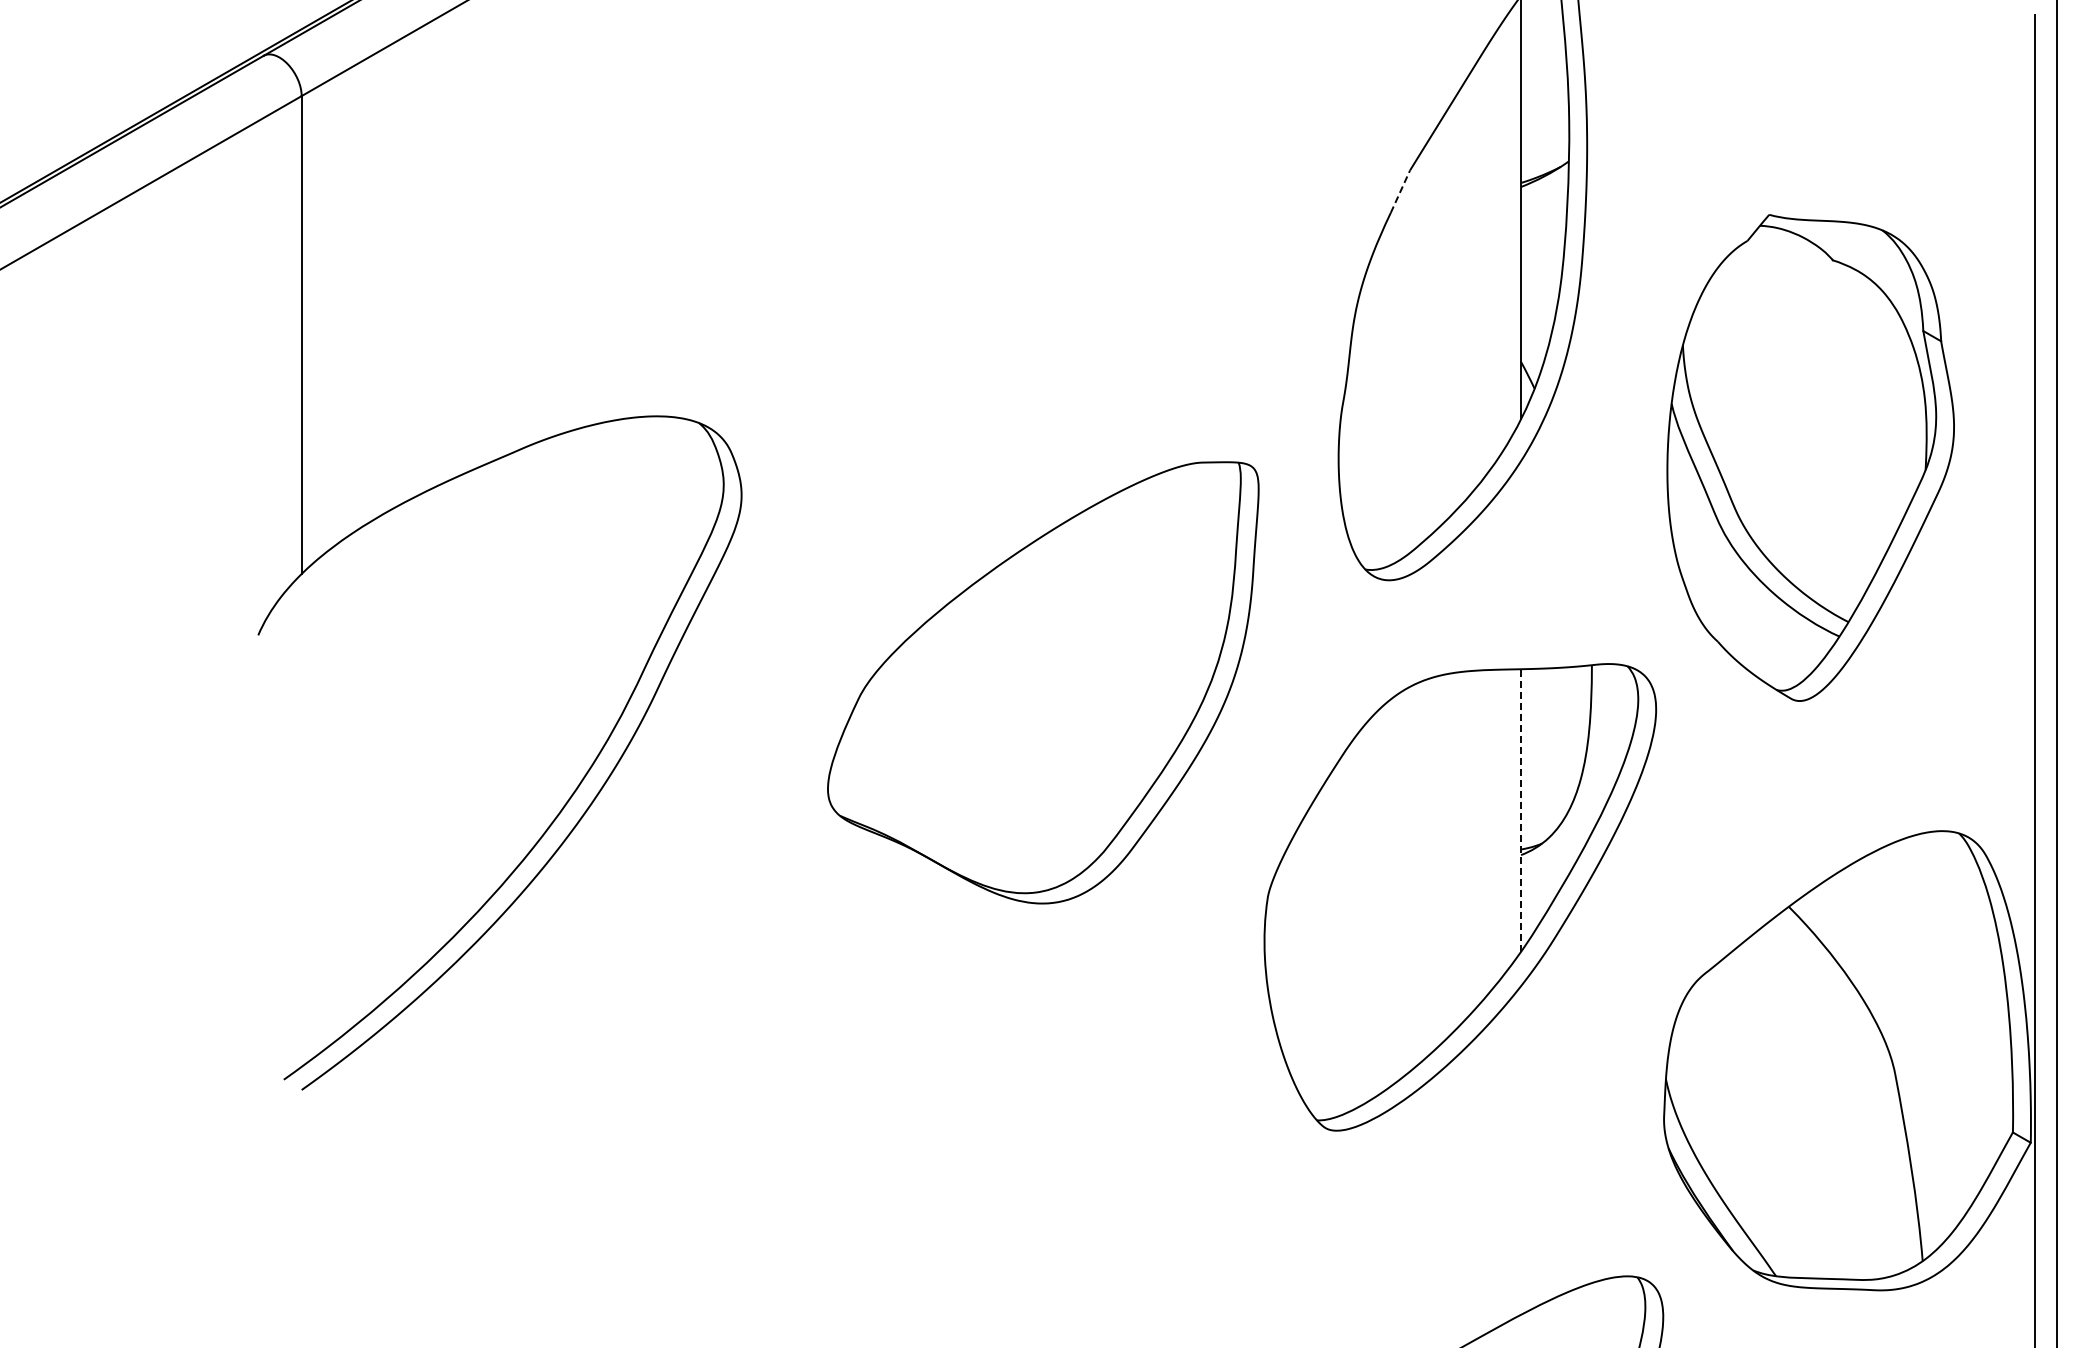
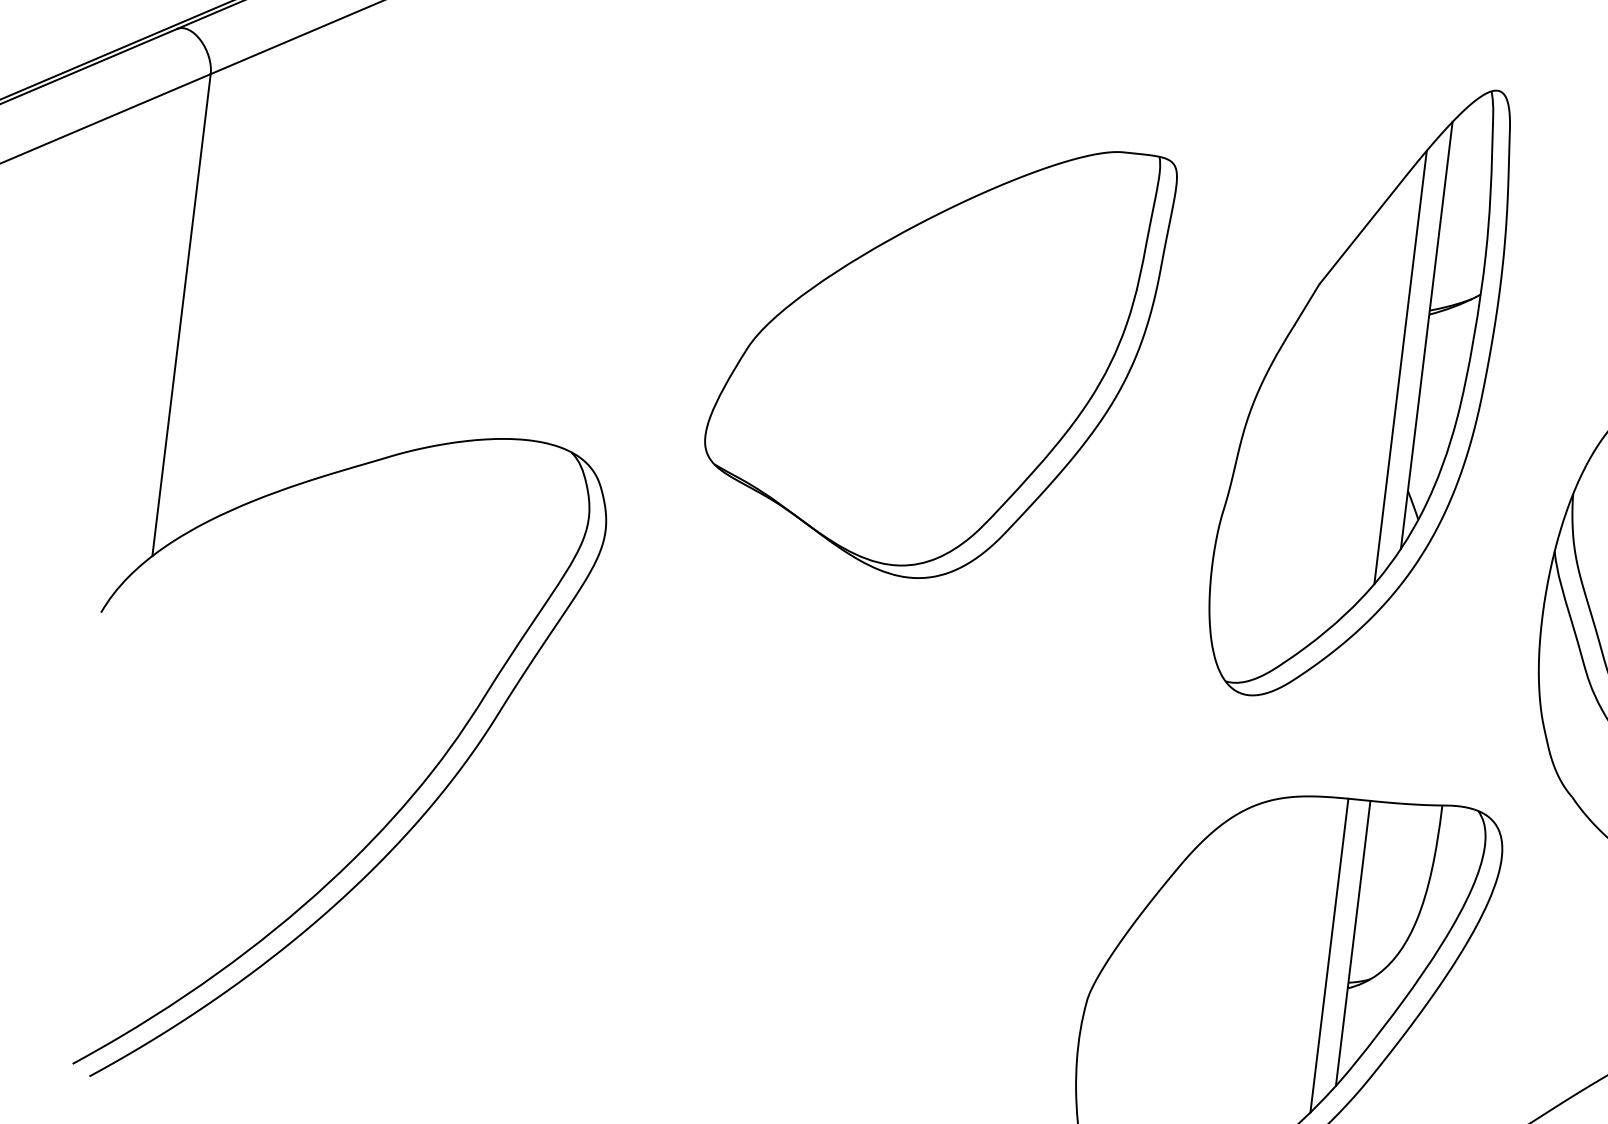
line: (1400, 191) -> (1307, 304), dashed -> solid
line: (1499, 241) -> (1400, 366), added
part: (1043, 682) -> (935, 354), moved
line: (1521, 810) -> (1353, 943), dashed -> solid
line: (1499, 824) -> (1329, 954), added

